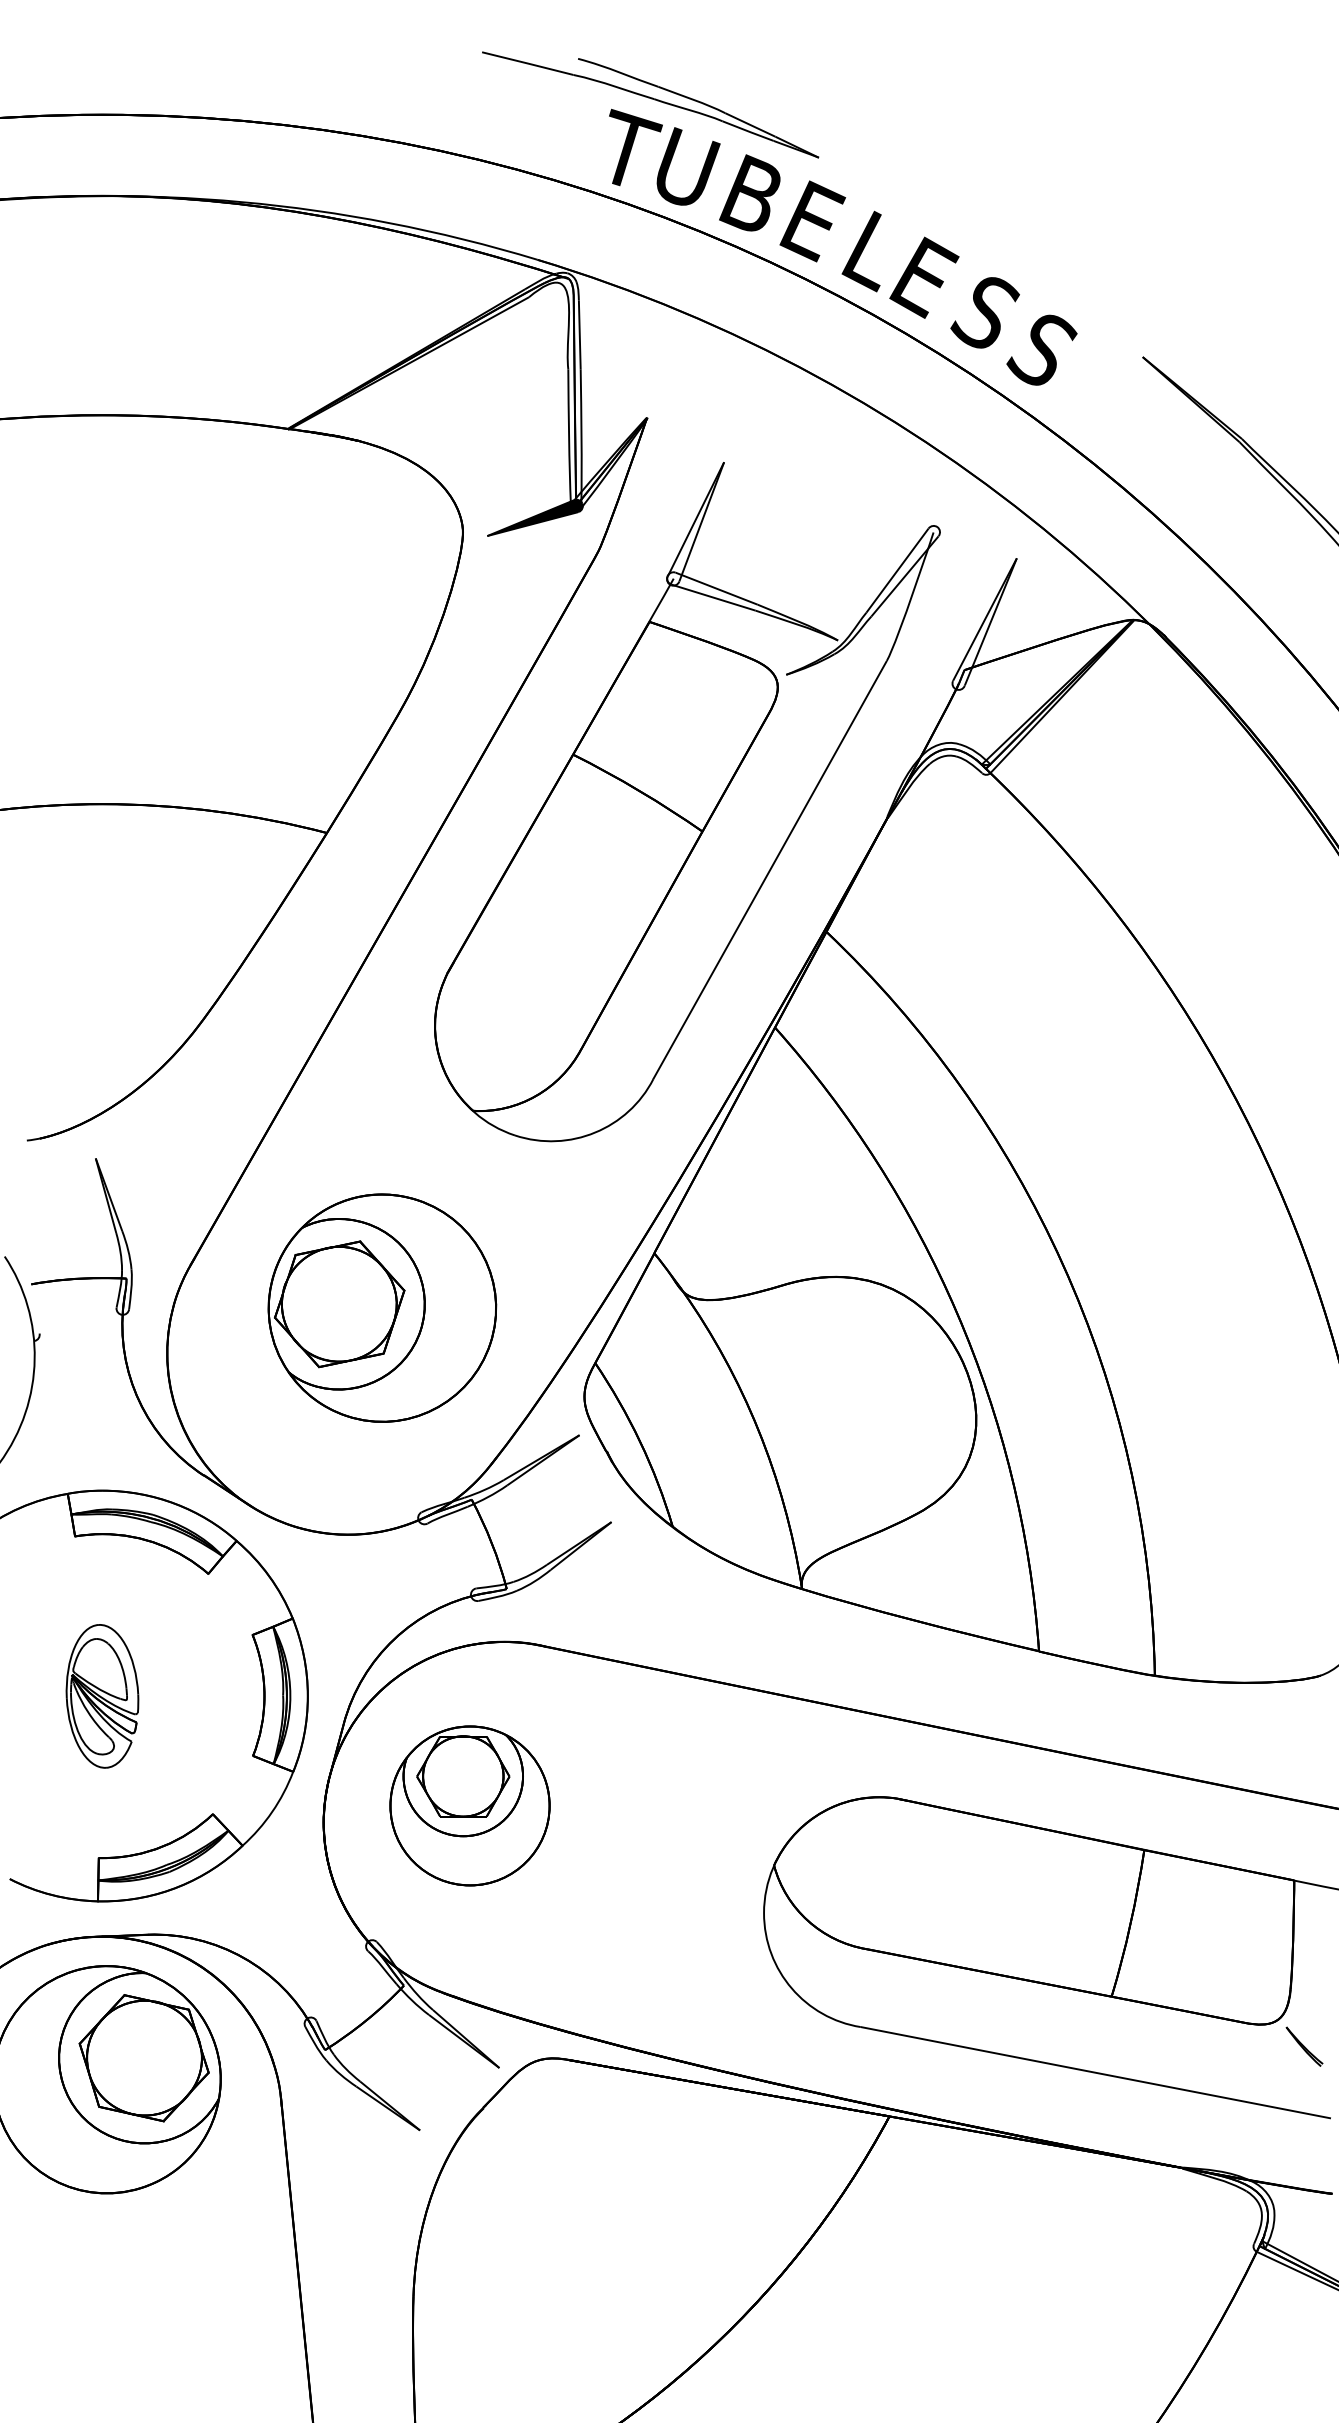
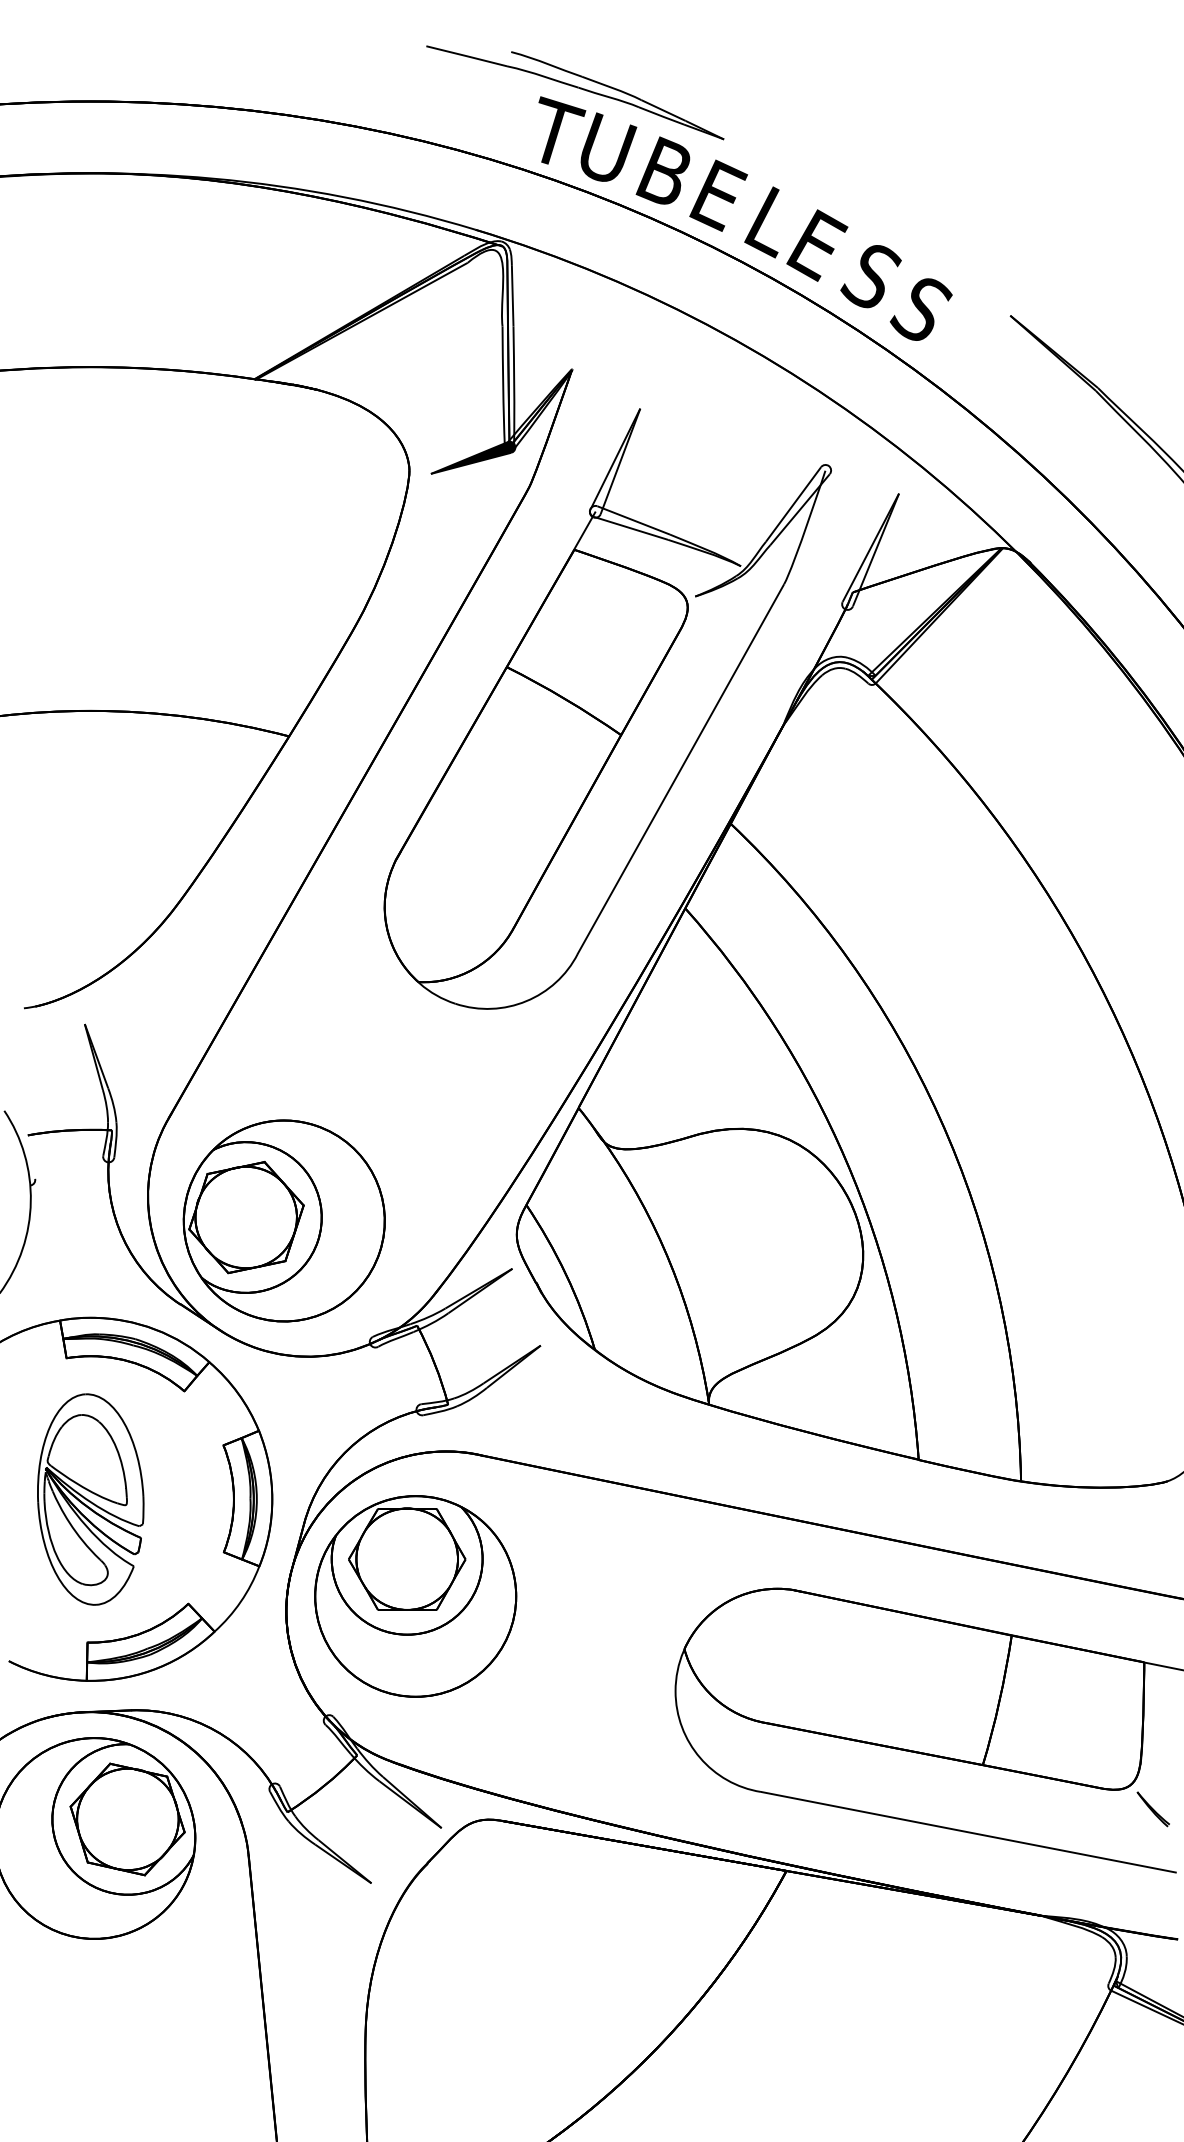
part: (382, 1307) -> (284, 1220), moved
part: (102, 1696) -> (90, 1499), size x1.67
part: (469, 1805) -> (415, 1596), size x1.43

